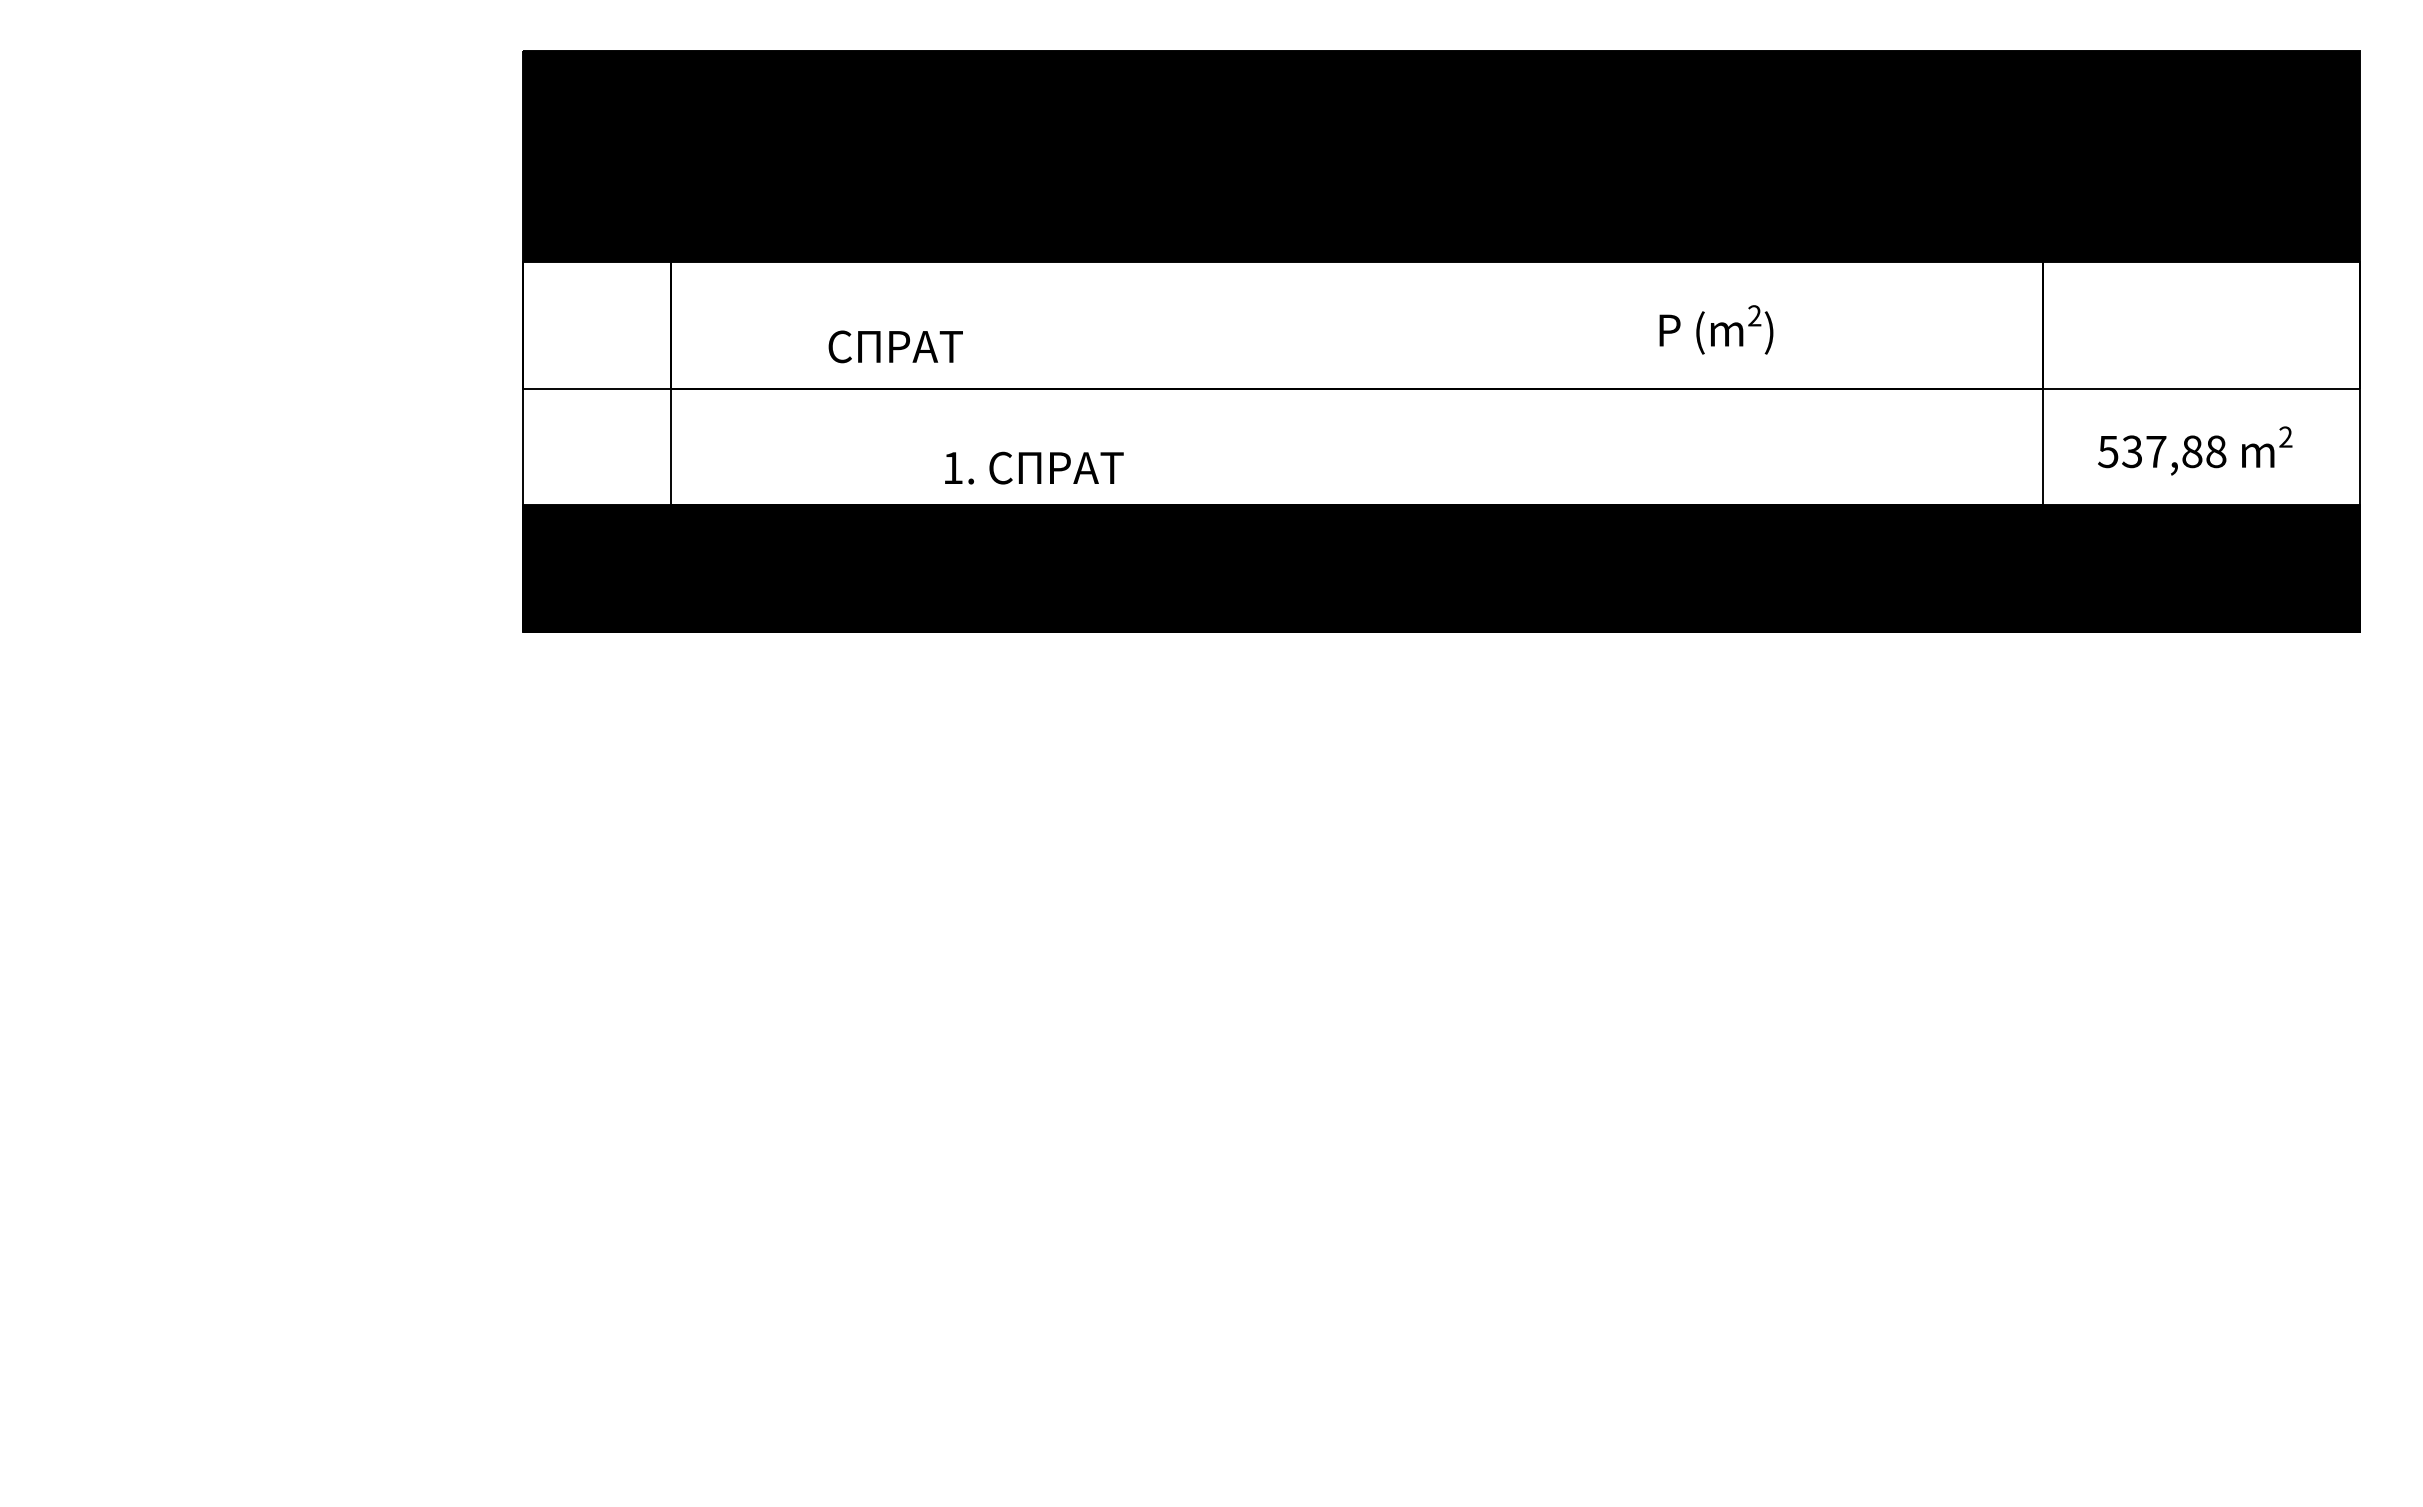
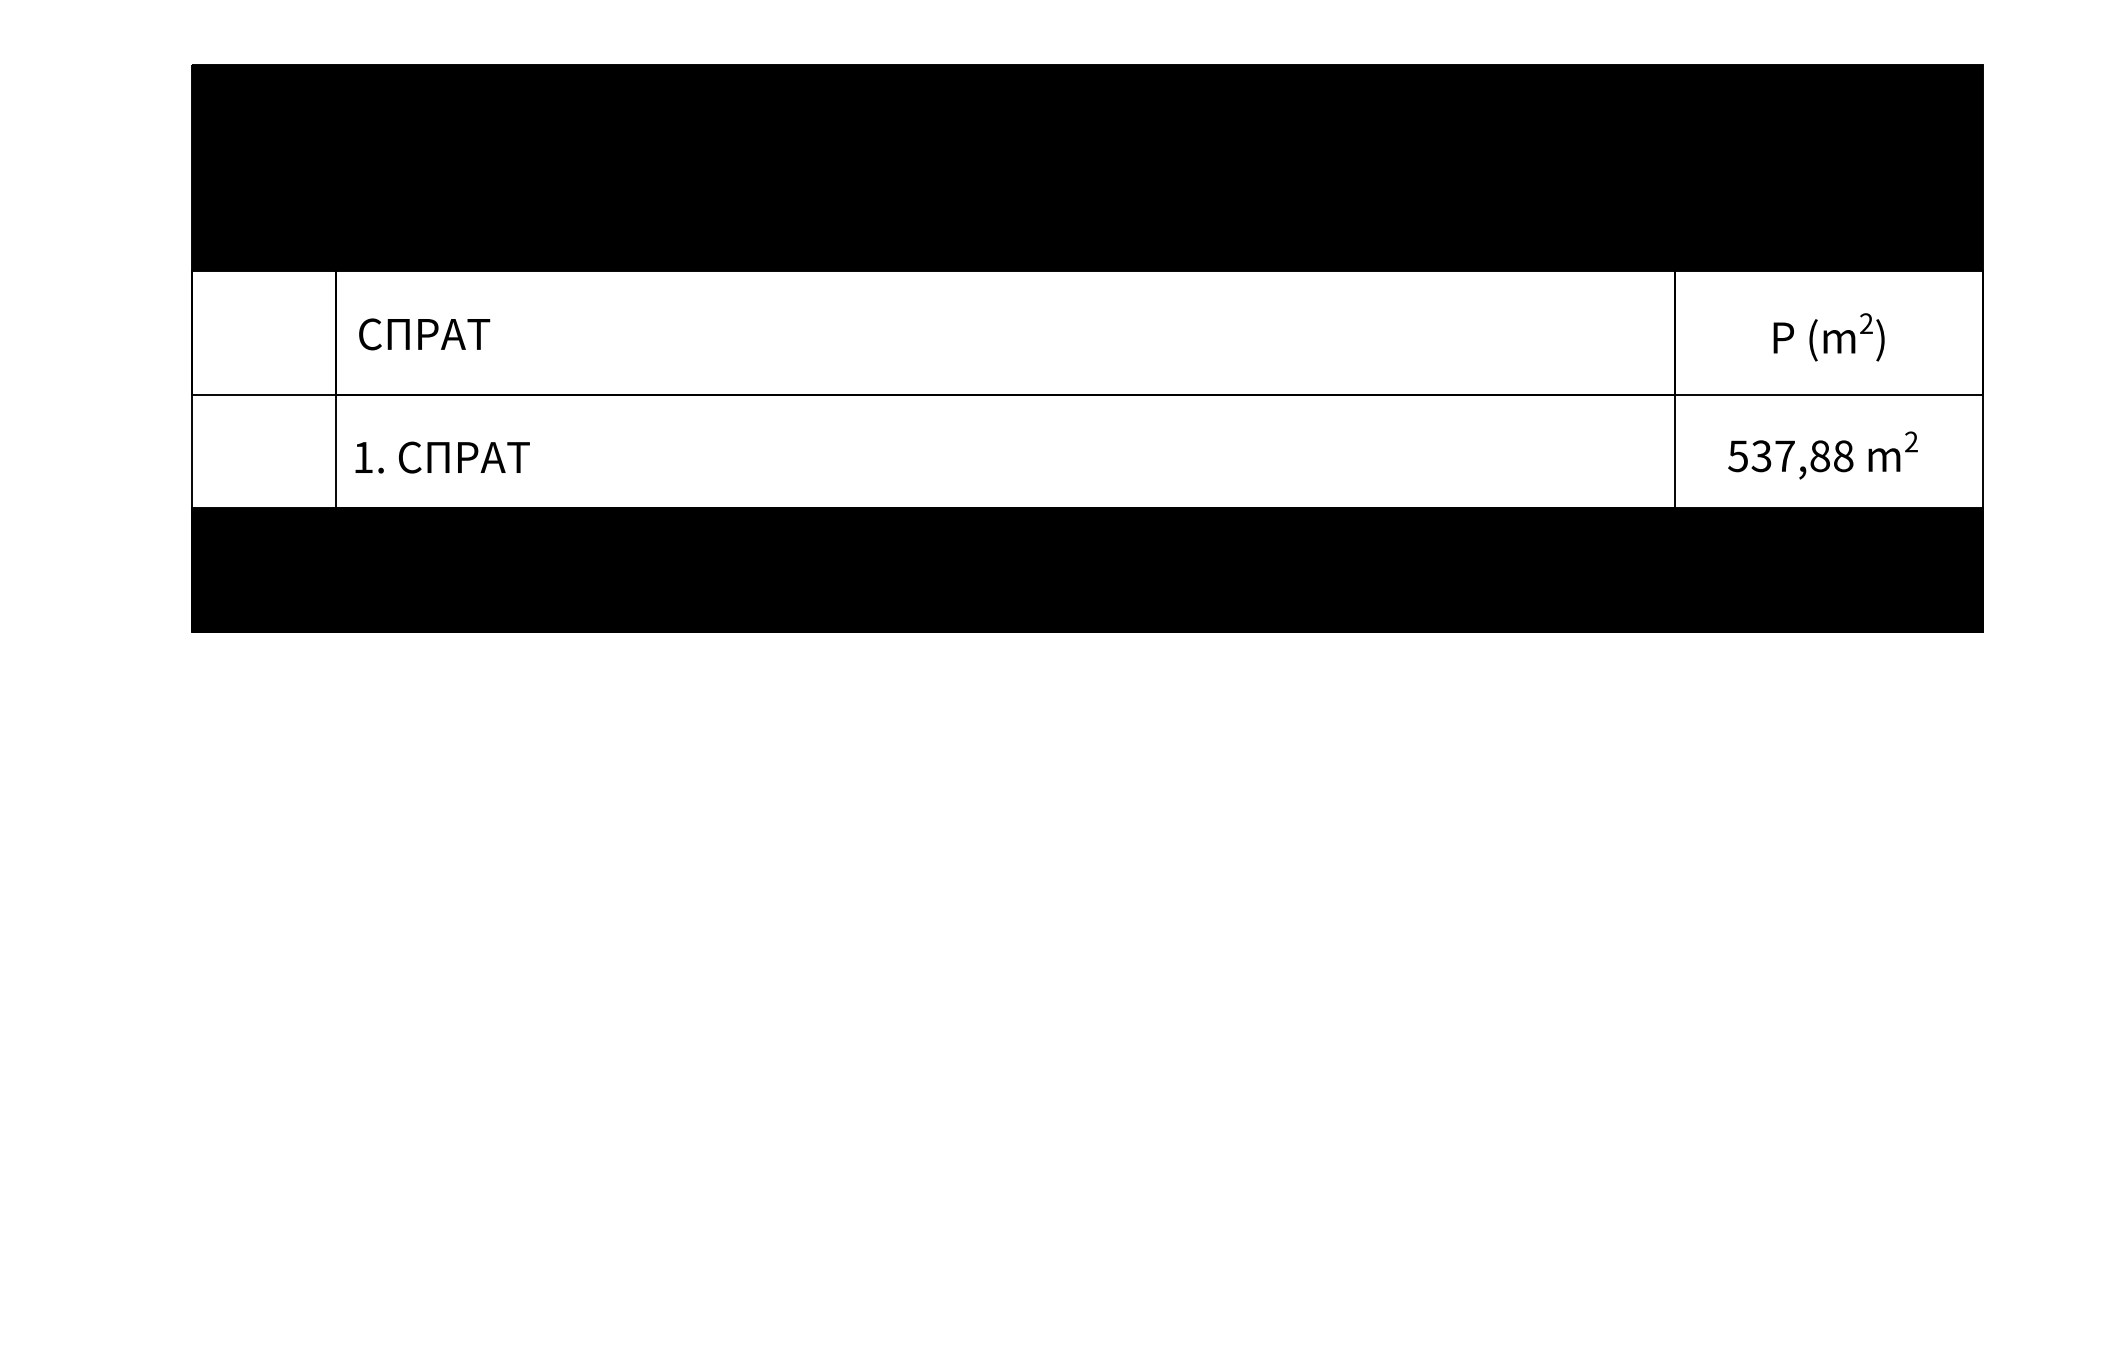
text: (1716, 329) -> (1829, 336), moved
text: (895, 346) -> (424, 334), moved
text: (1034, 467) -> (442, 456), moved

